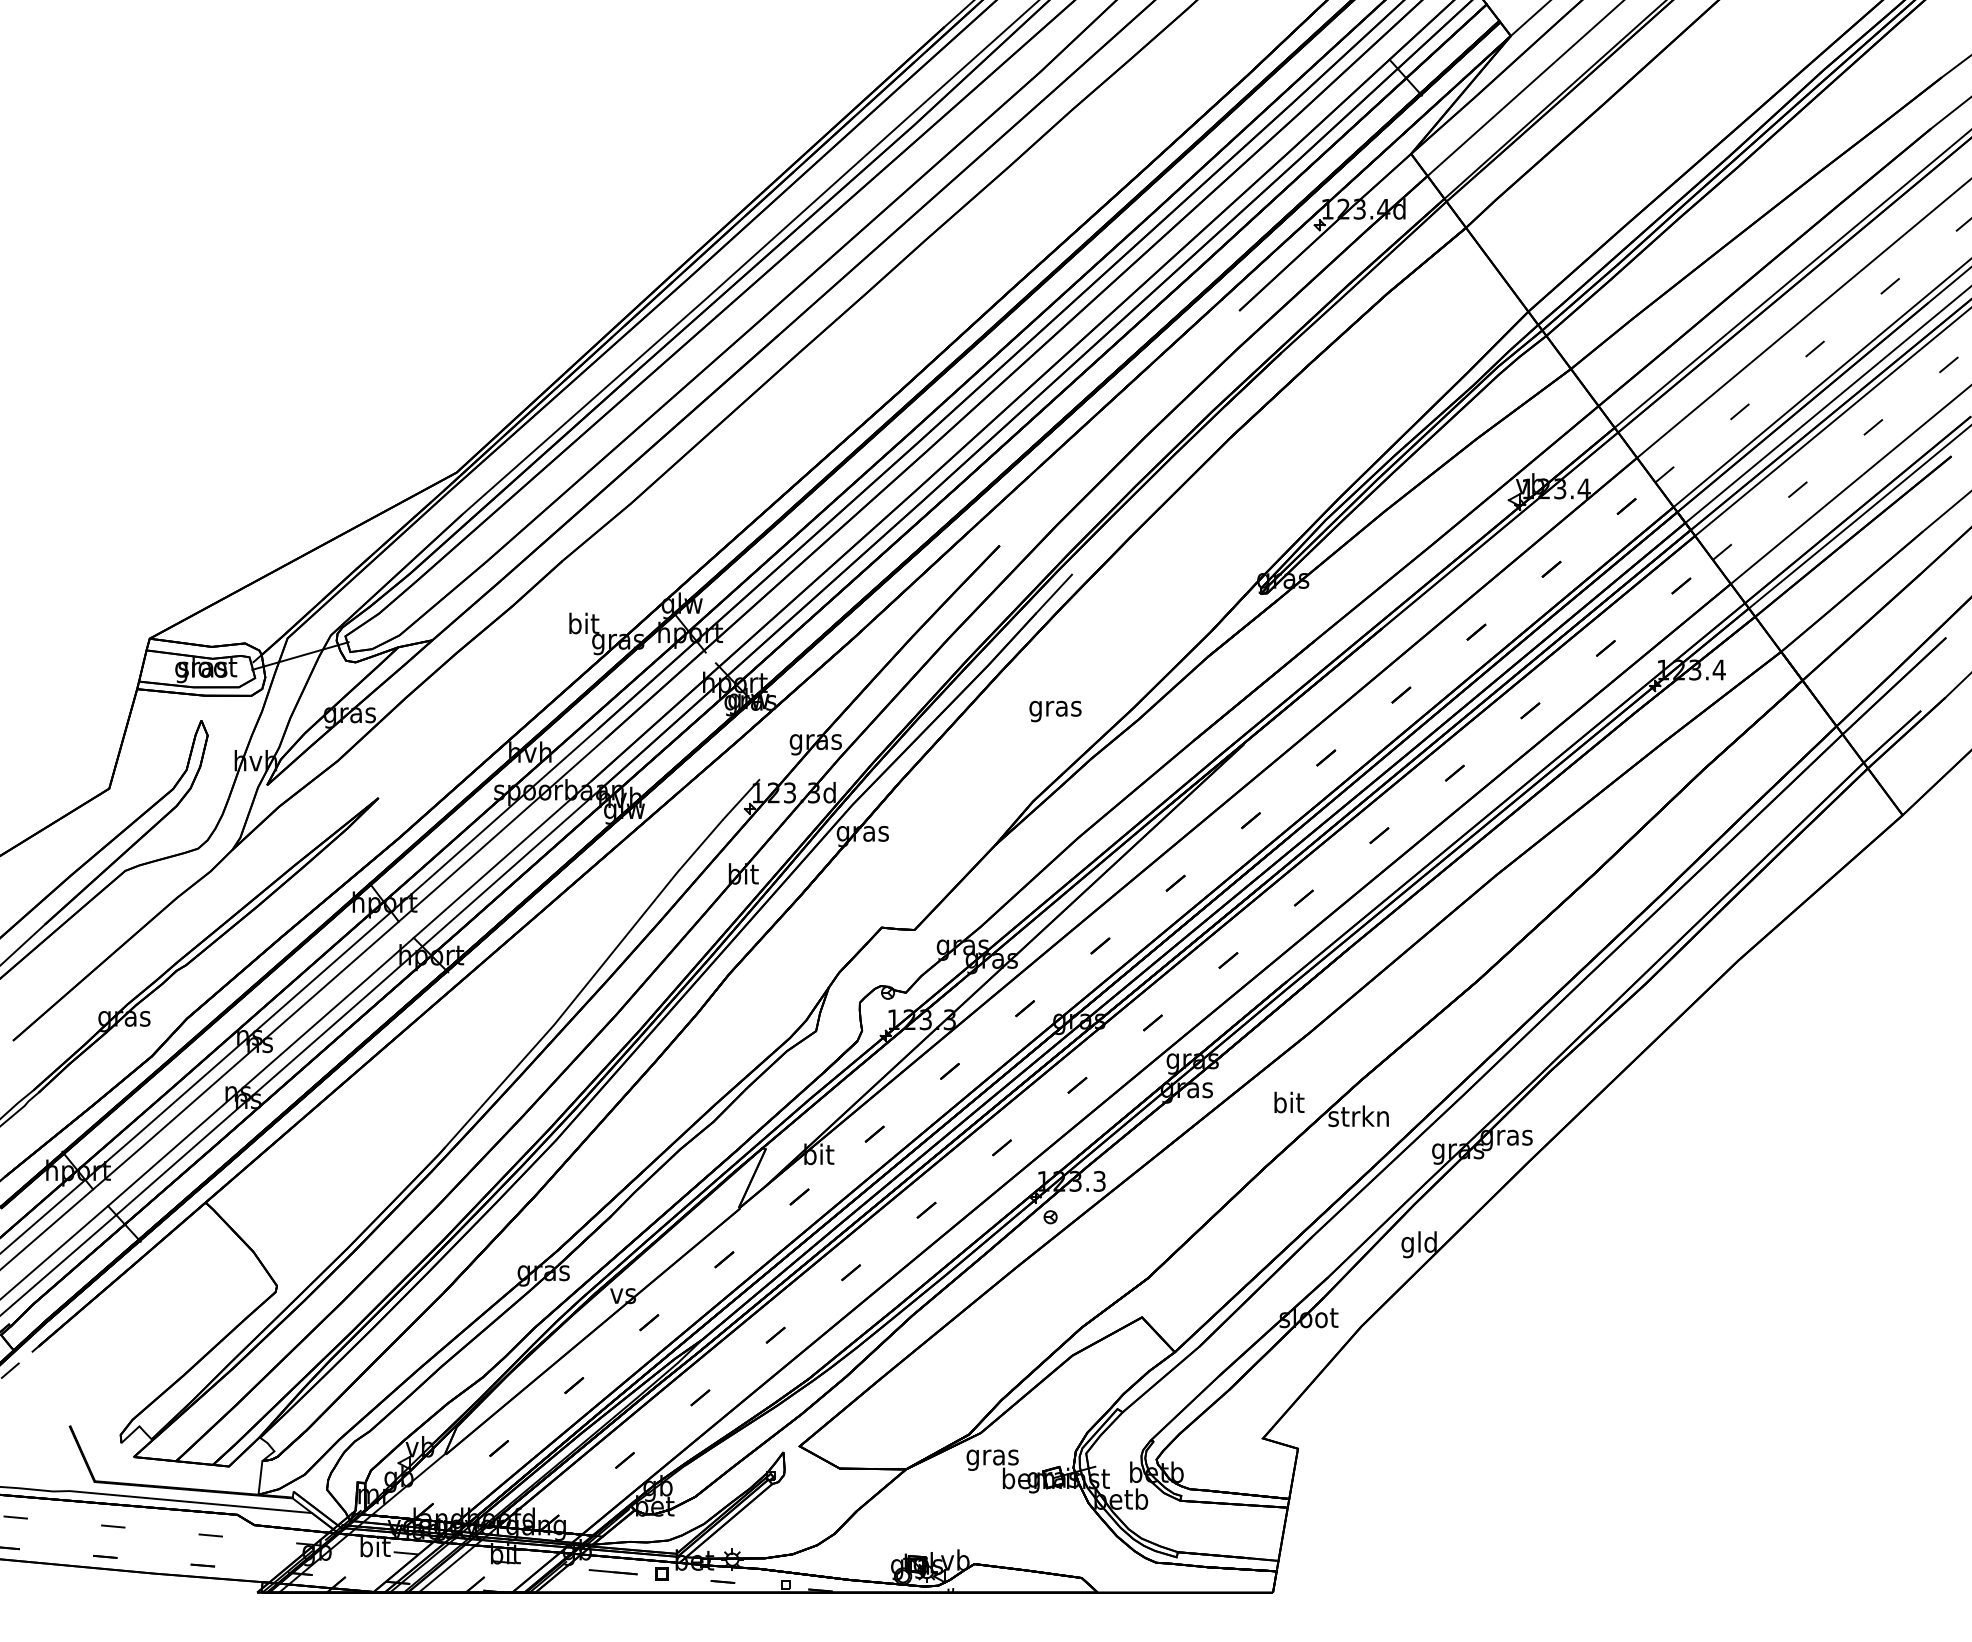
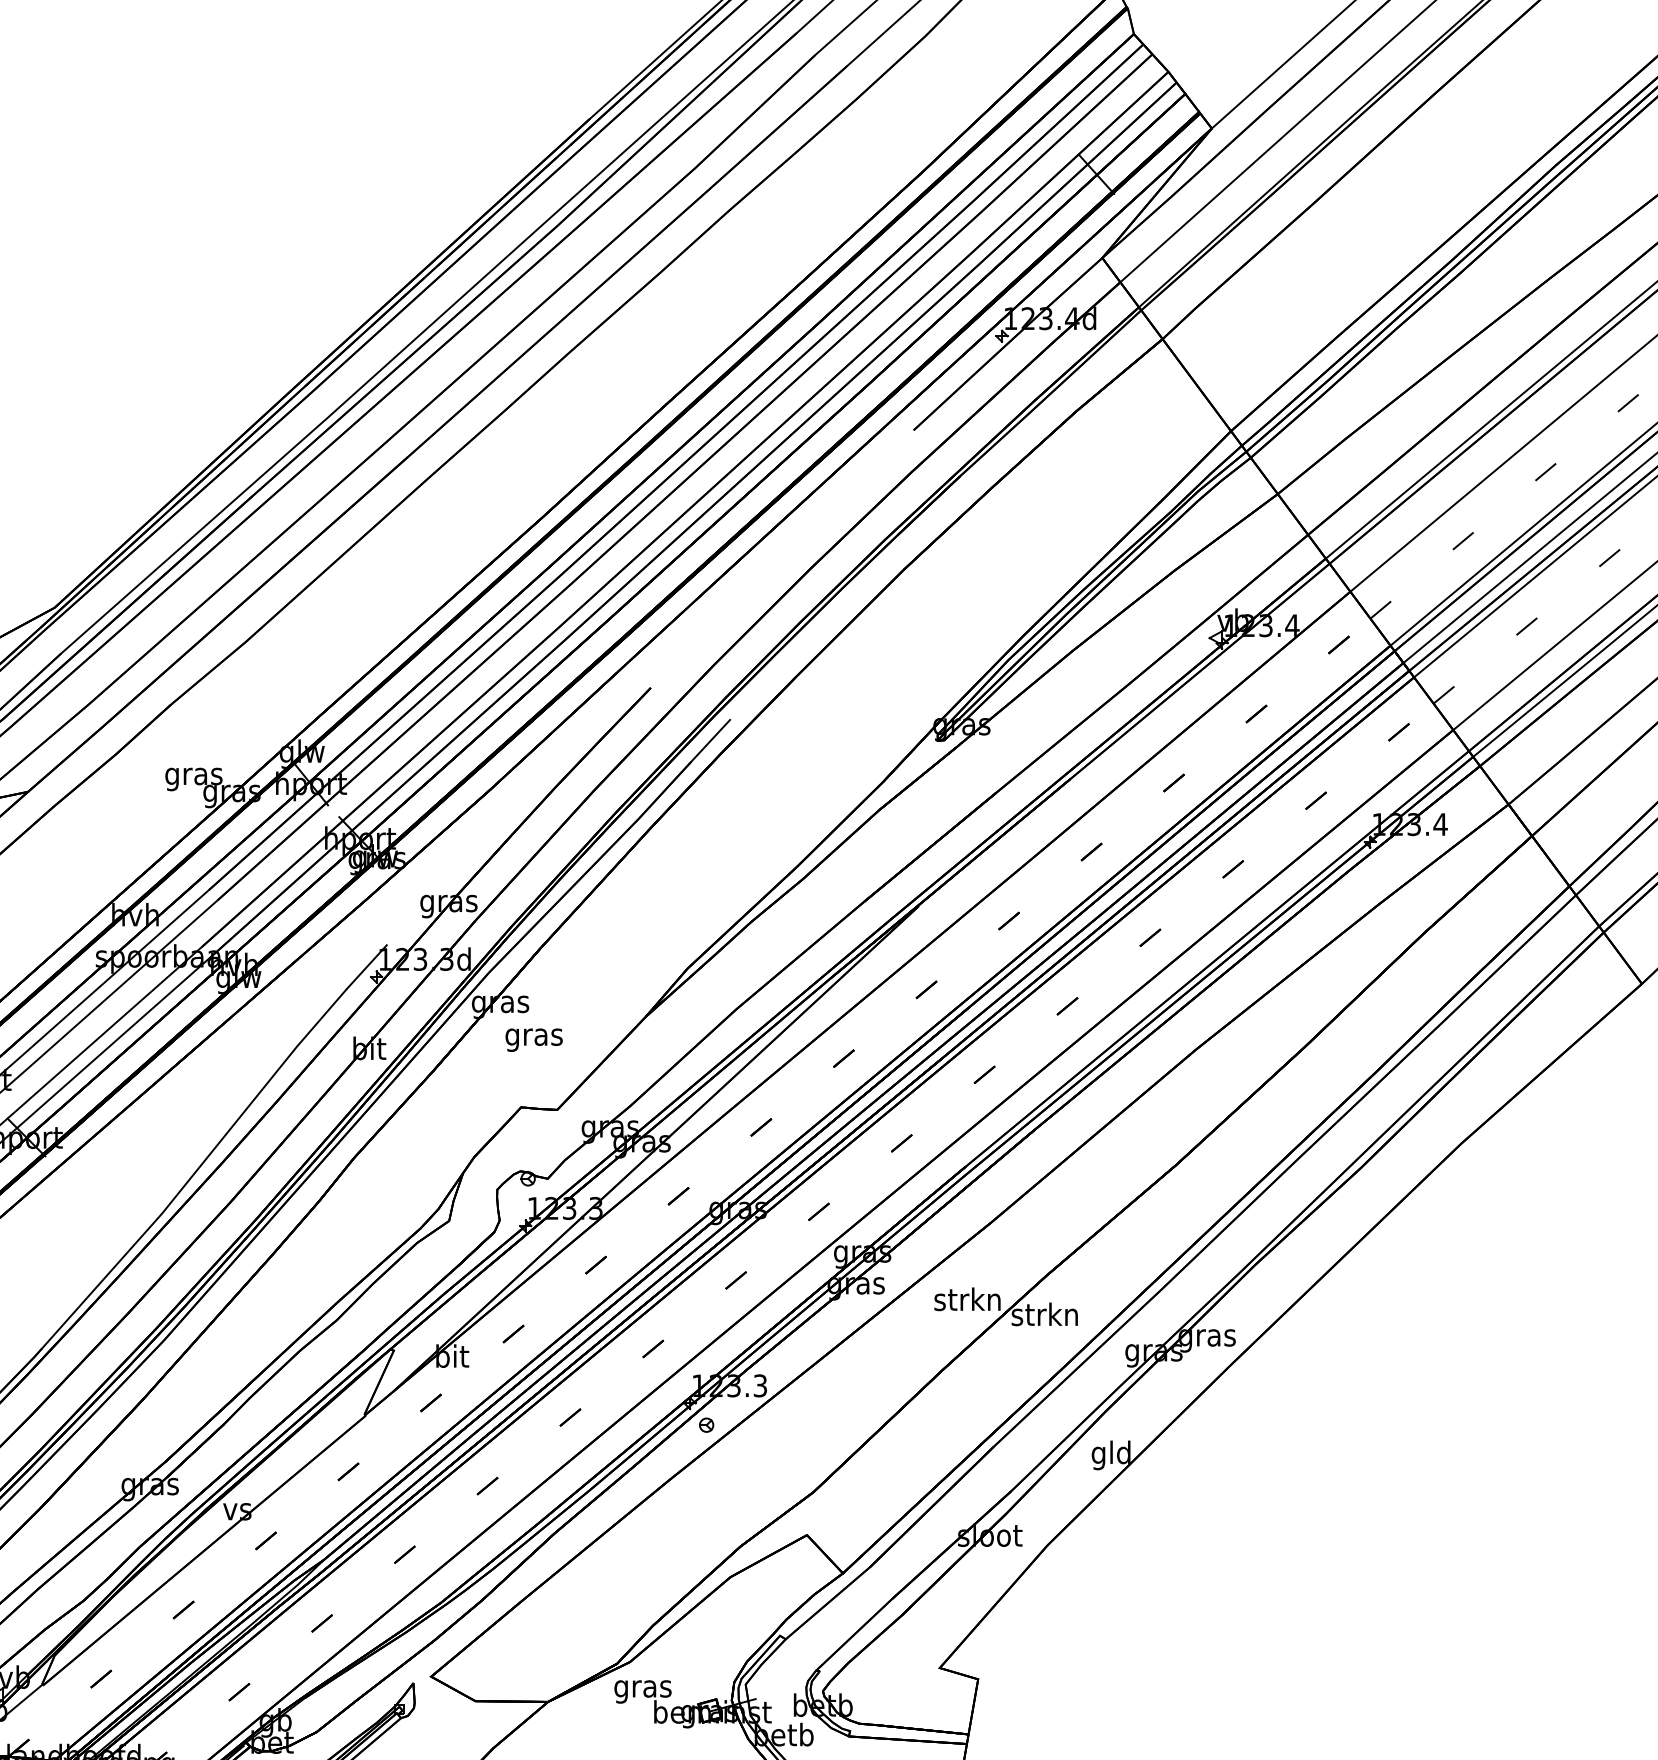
text: (583, 625) -> (193, 775), bit -> gras
text: (1055, 711) -> (534, 1040), moved
text: (1288, 1102) -> (967, 1299), bit -> strkn

